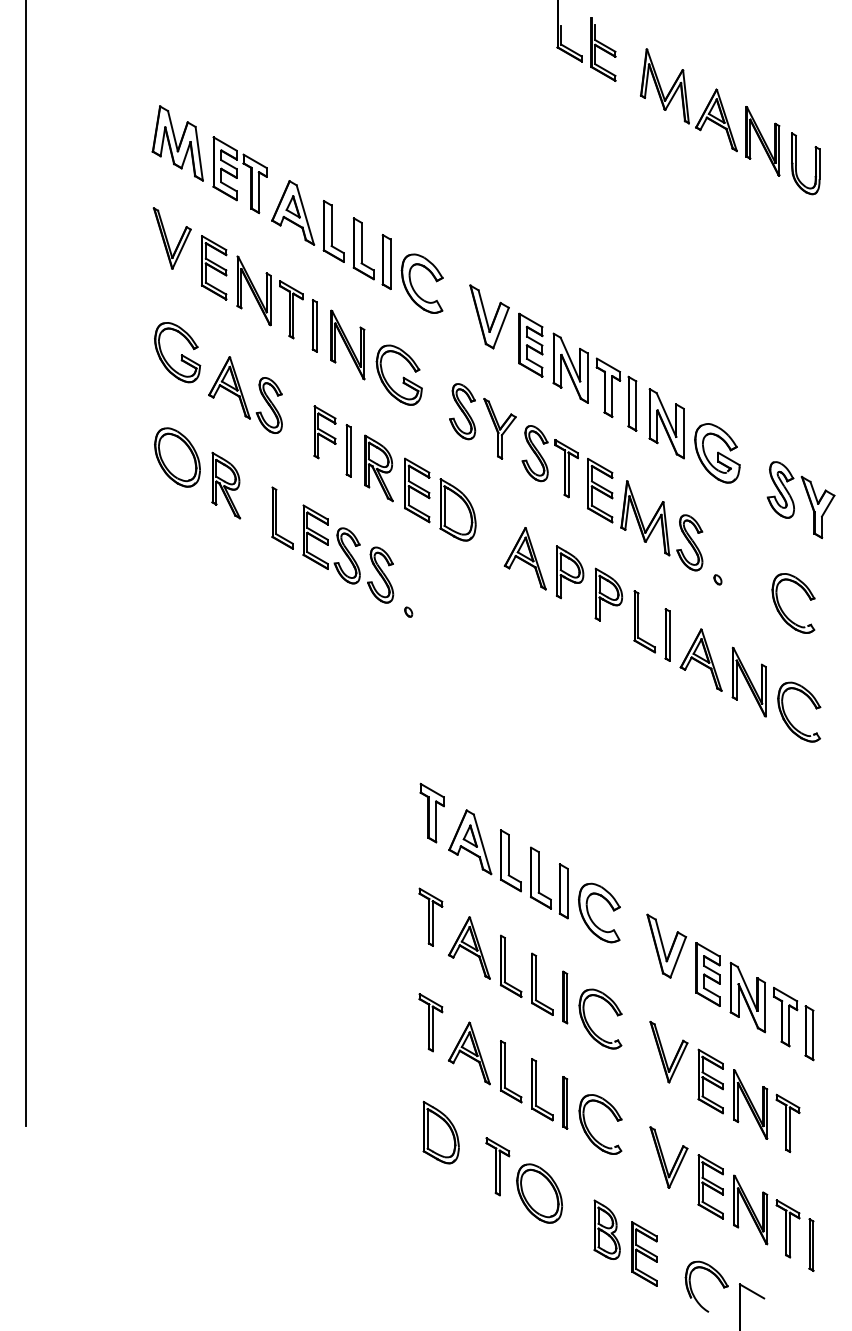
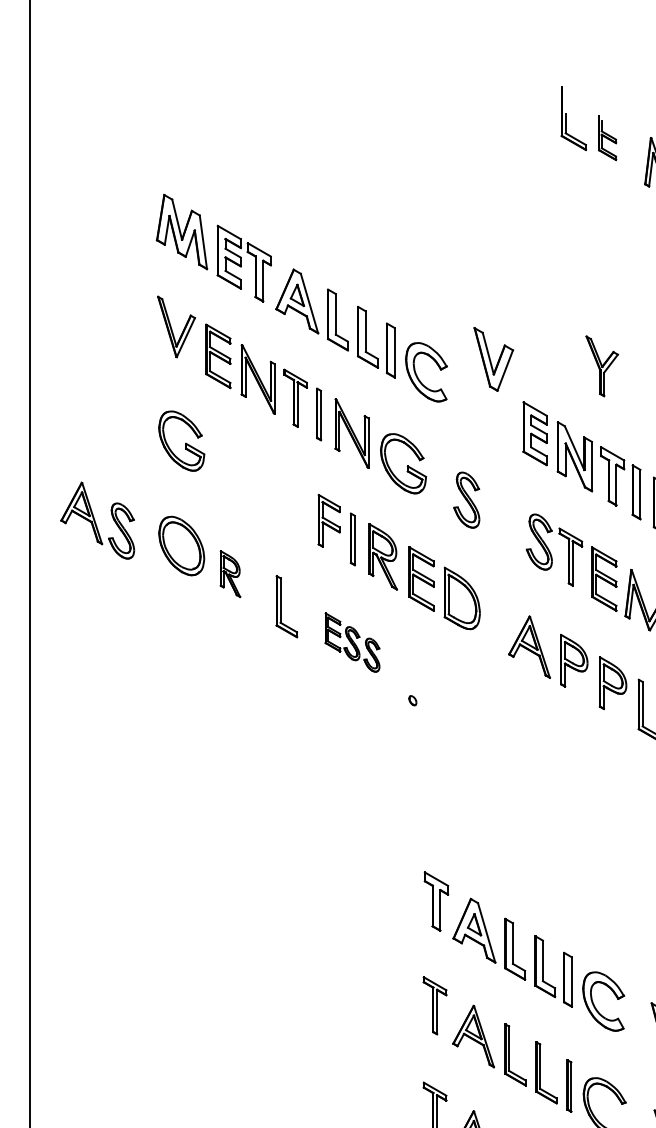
part: (603, 49) -> (607, 138), size x0.7
part: (489, 316) -> (493, 359), moved
part: (245, 394) -> (97, 520), moved
part: (499, 428) -> (601, 366), moved
part: (226, 485) -> (230, 574), size x0.7
part: (348, 553) -> (352, 642), size x0.6

